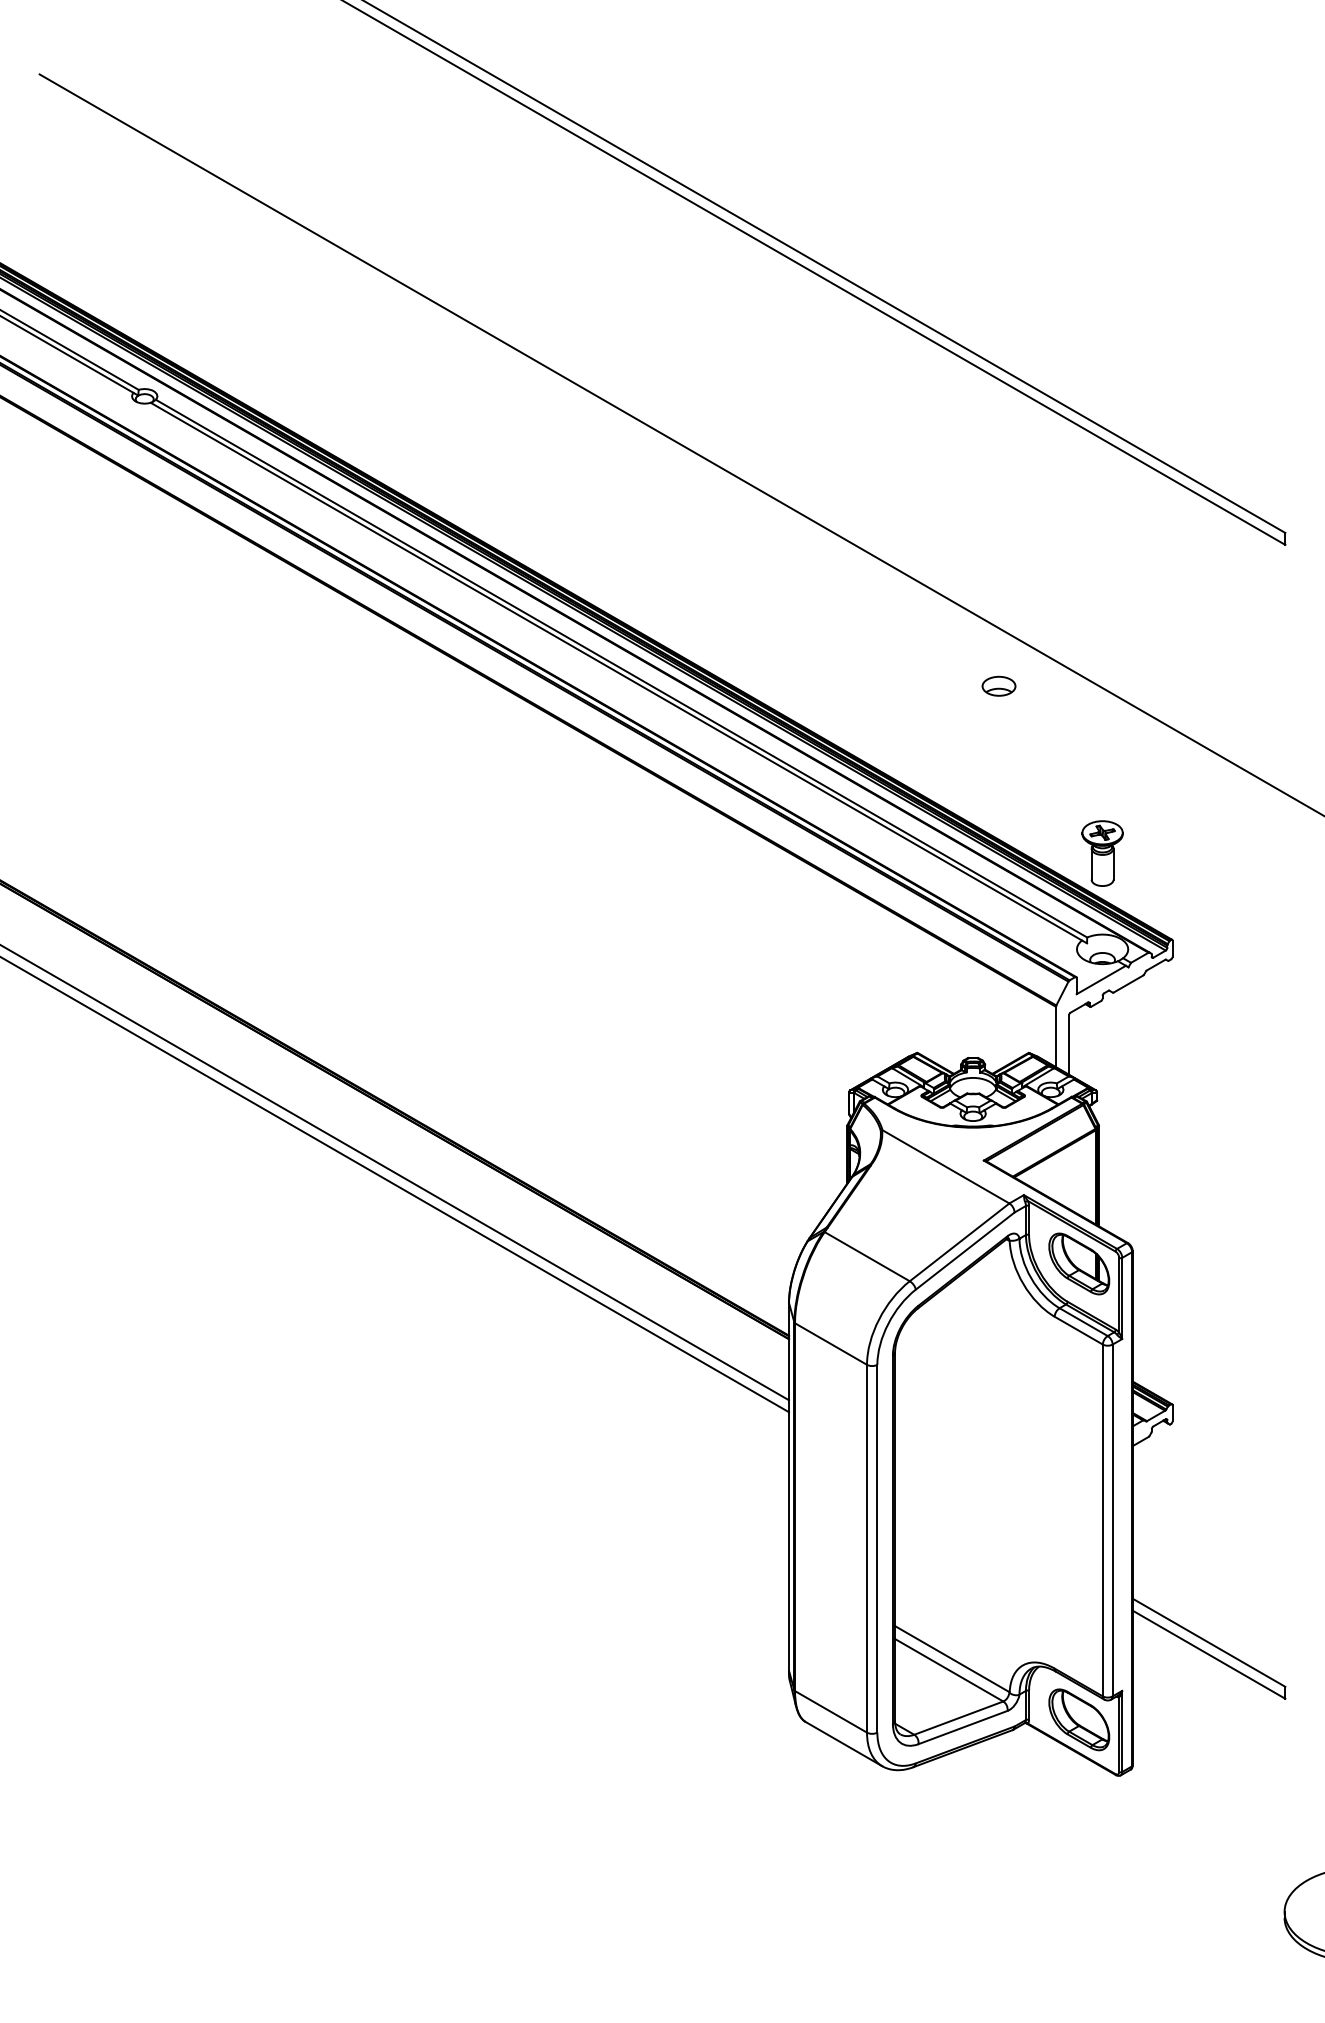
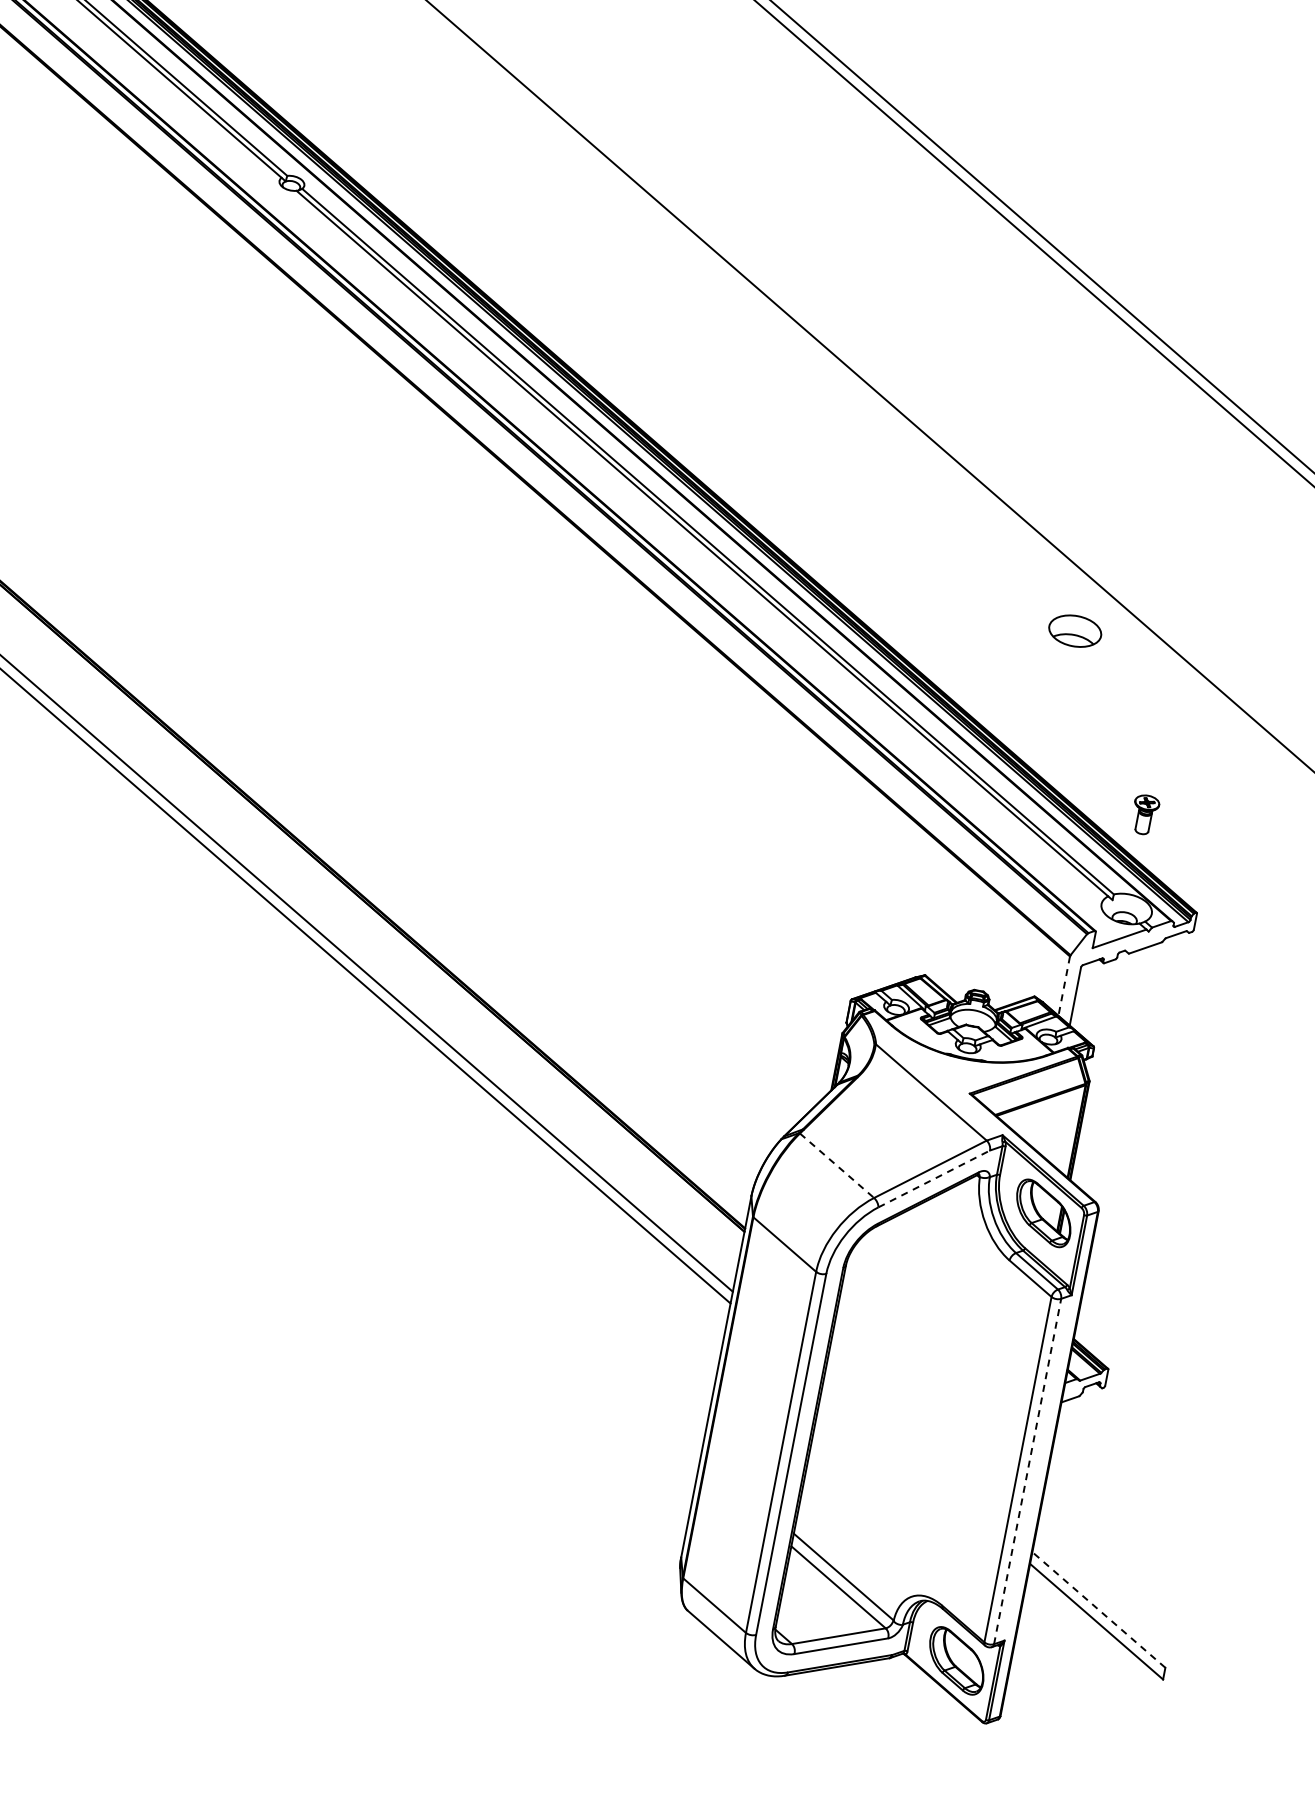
part: (998, 685) -> (1074, 630), size x1.6
part: (1102, 853) -> (1144, 814), size x0.6
line: (1056, 1037) -> (1064, 986), solid -> dashed
line: (965, 1251) -> (934, 1179), solid -> dashed
line: (867, 1256) -> (837, 1165), solid -> dashed
line: (1112, 1520) -> (1027, 1471), solid -> dashed
line: (1208, 1642) -> (1098, 1609), solid -> dashed

